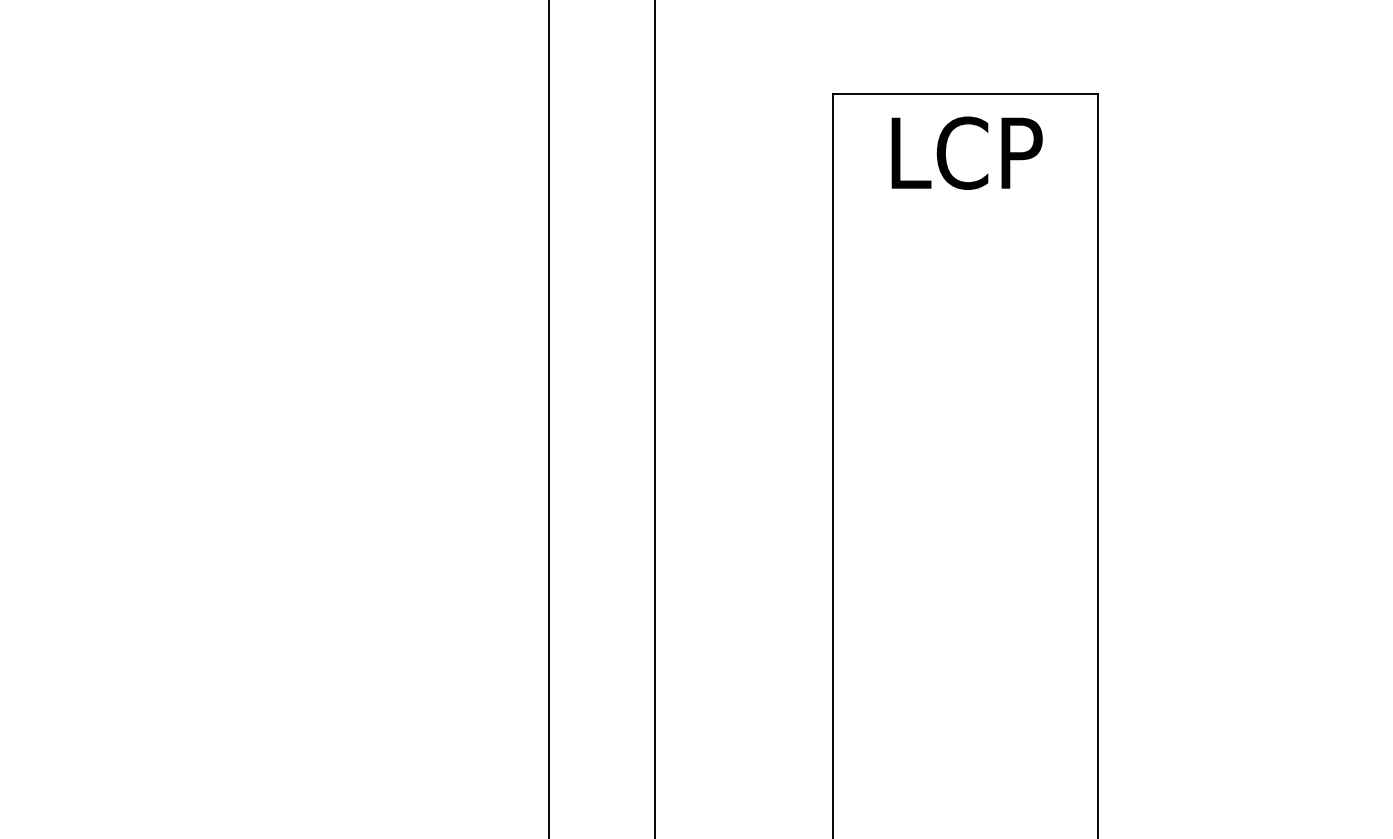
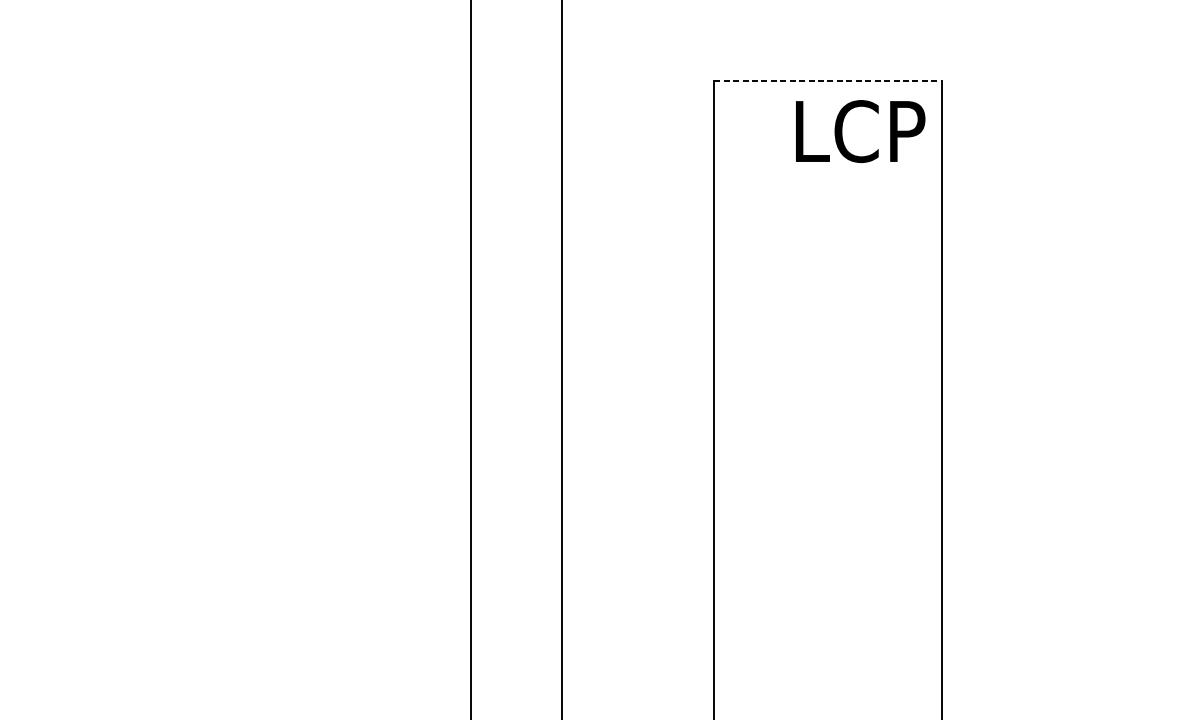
line: (965, 94) -> (828, 81), solid -> dashed
text: (966, 152) -> (860, 130), moved

